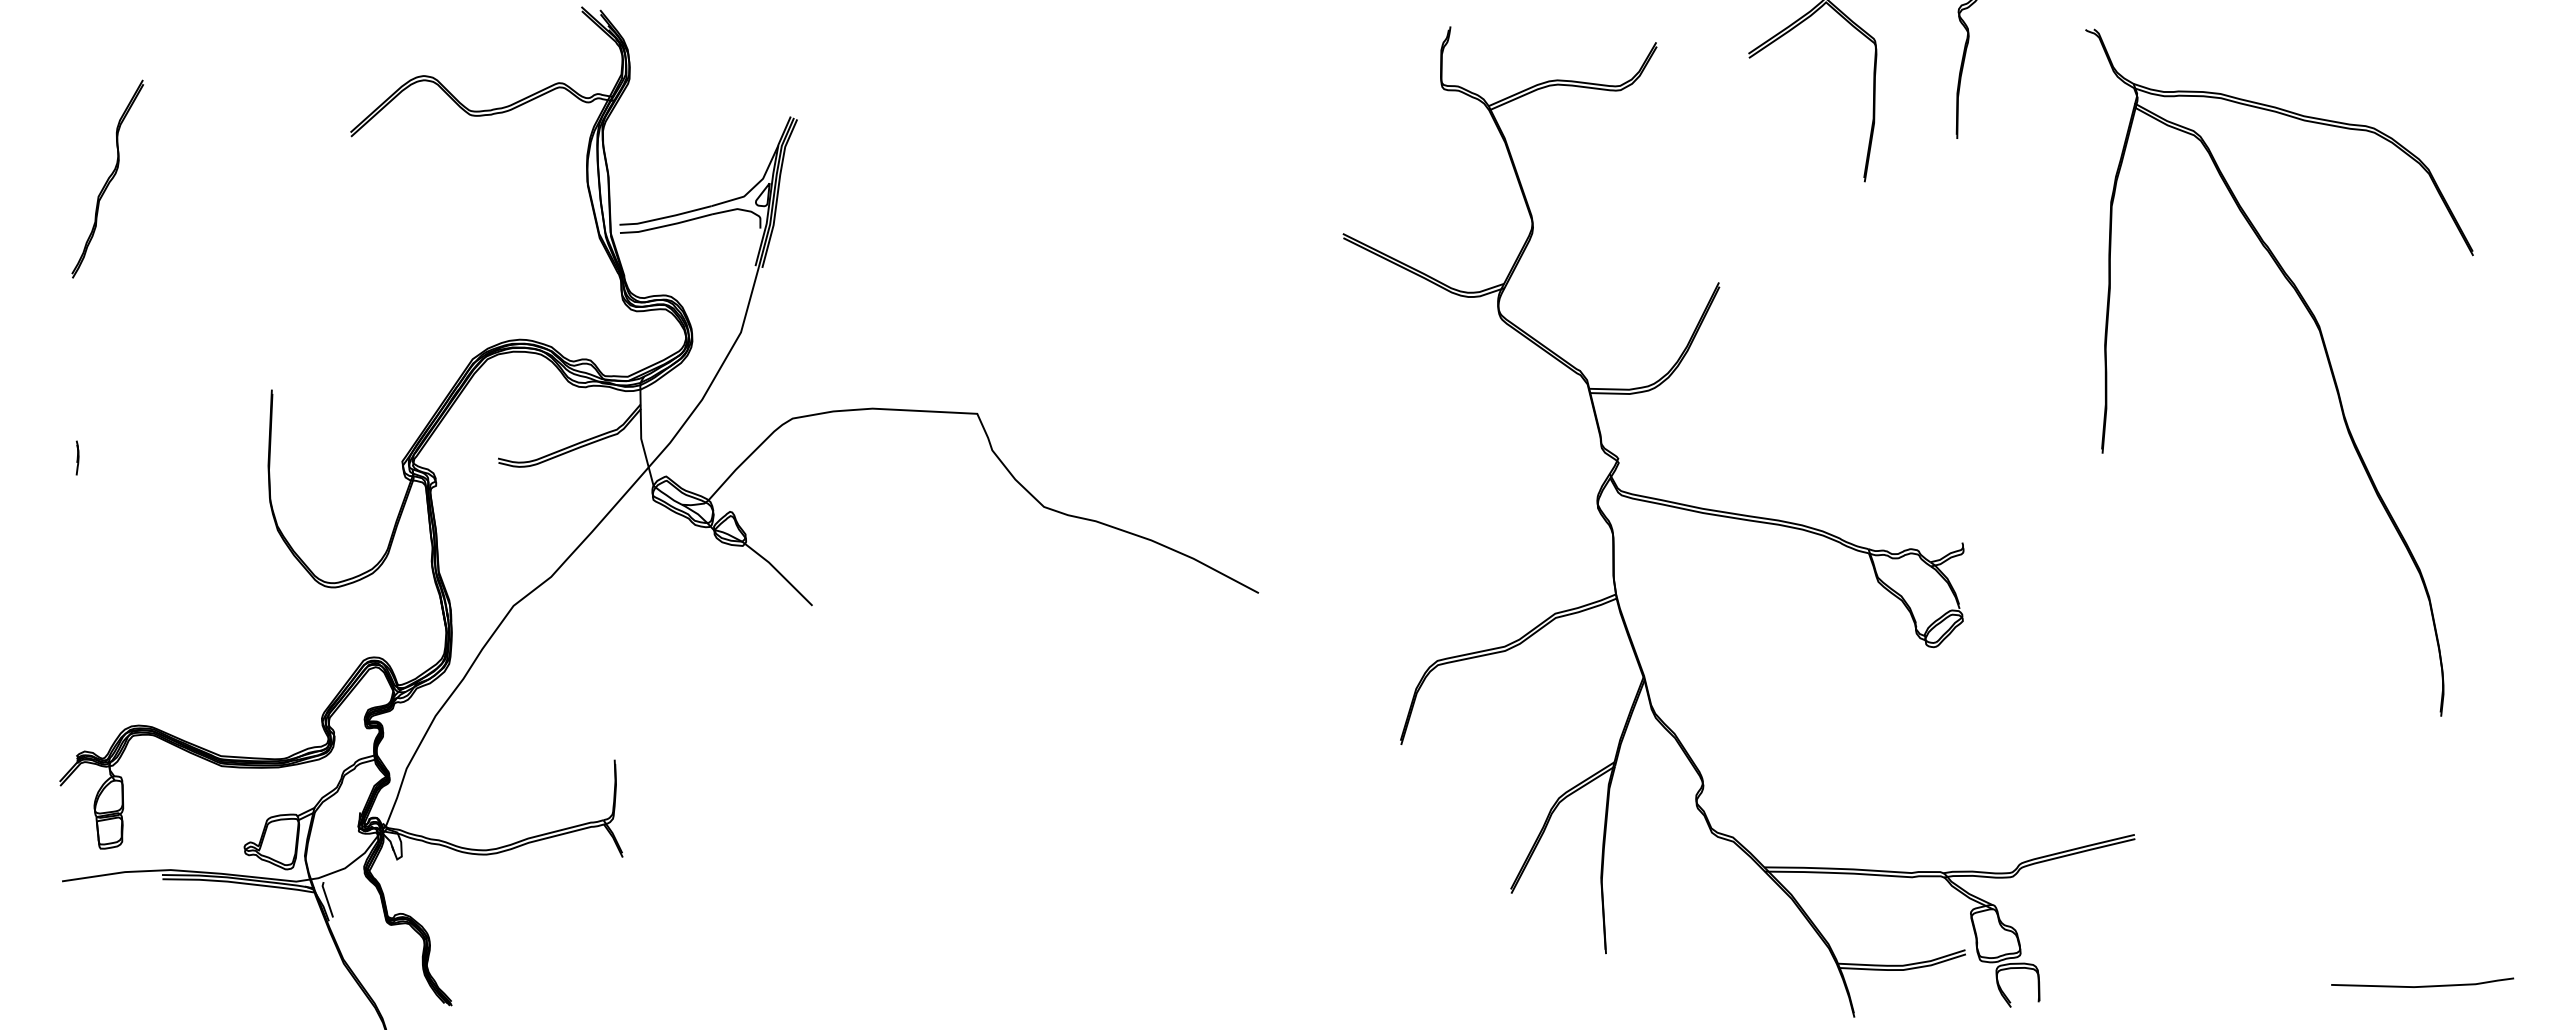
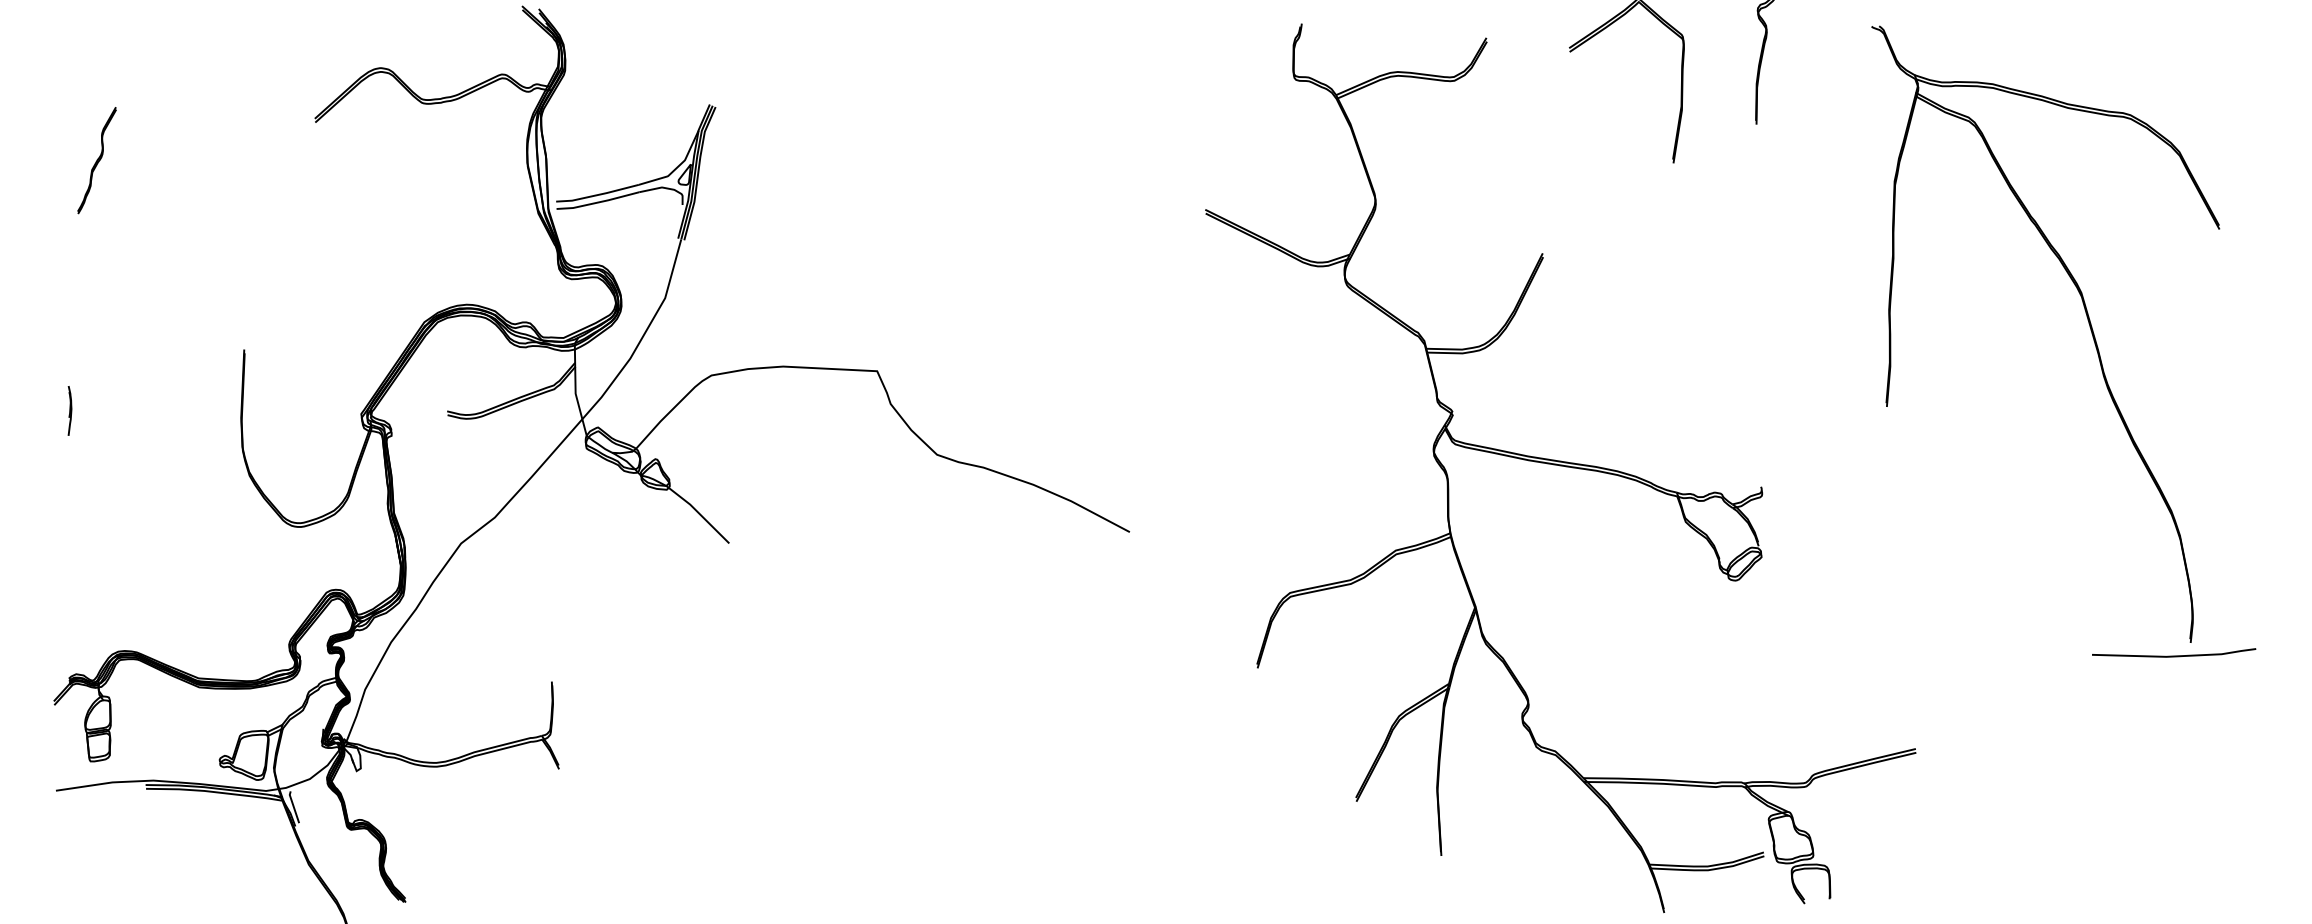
part: (107, 178) -> (96, 160), size x0.6
part: (77, 457) -> (69, 410), size x1.6
line: (2422, 985) -> (2173, 655), moved

